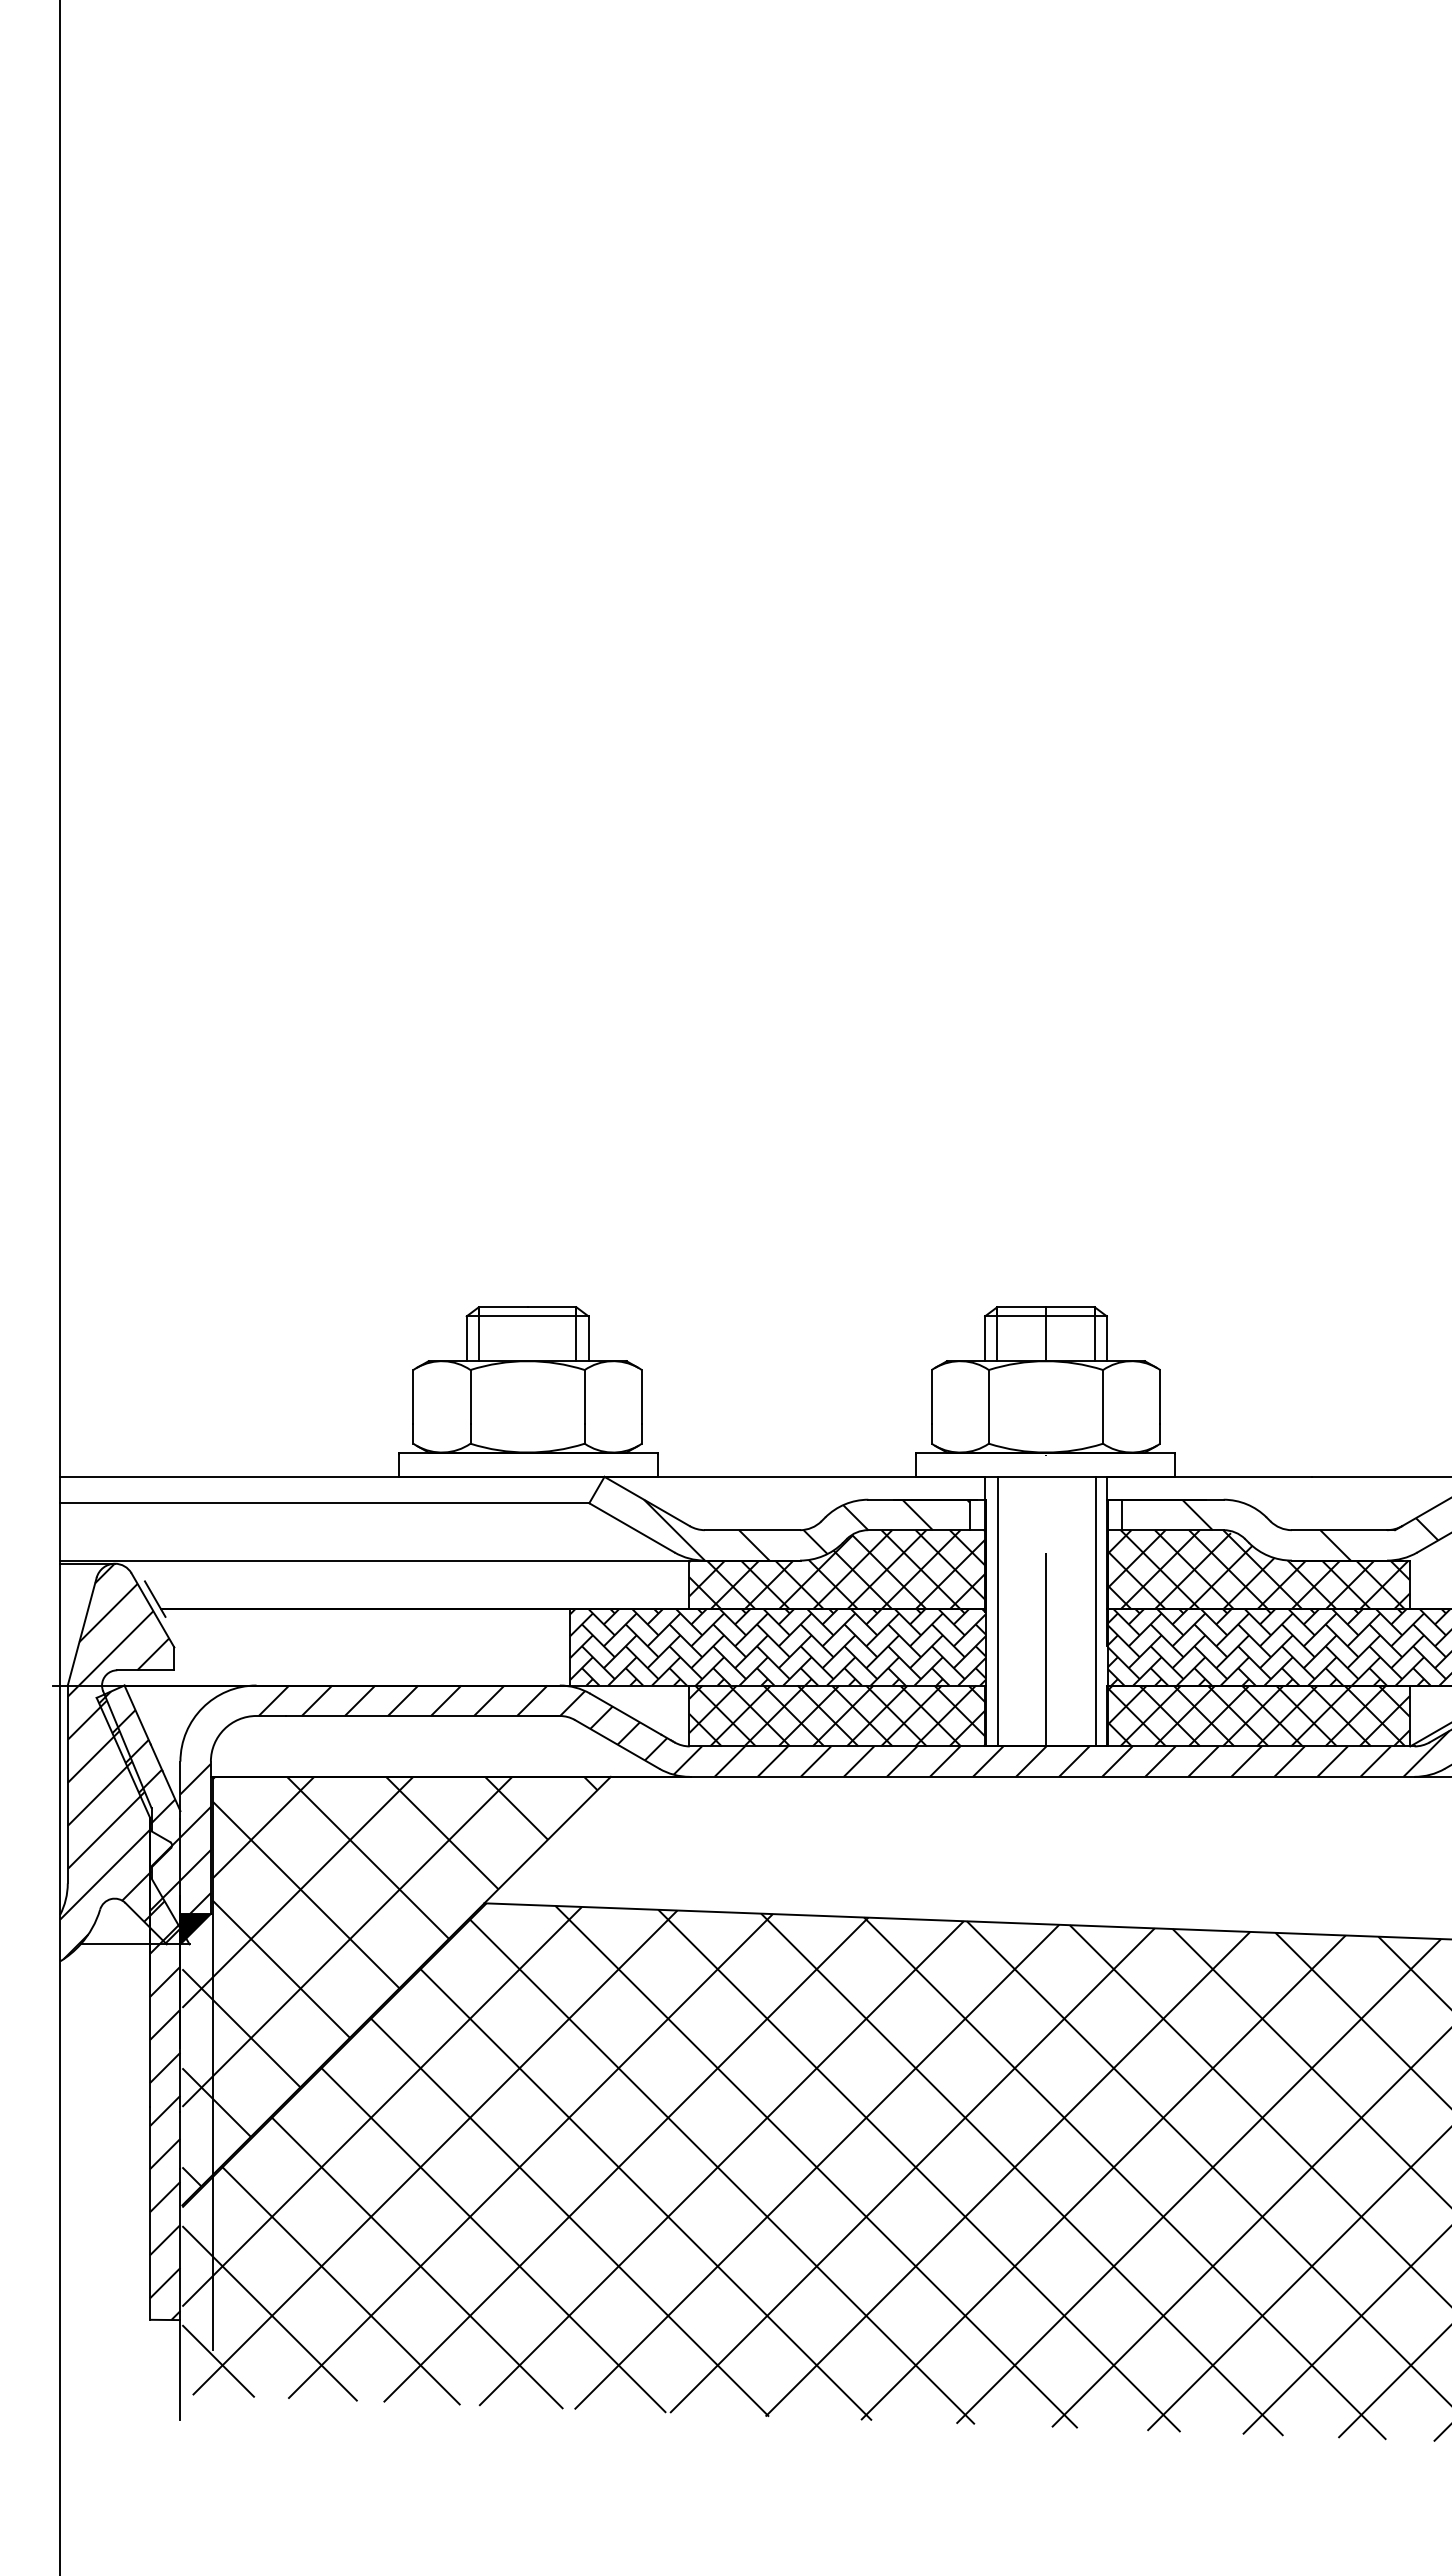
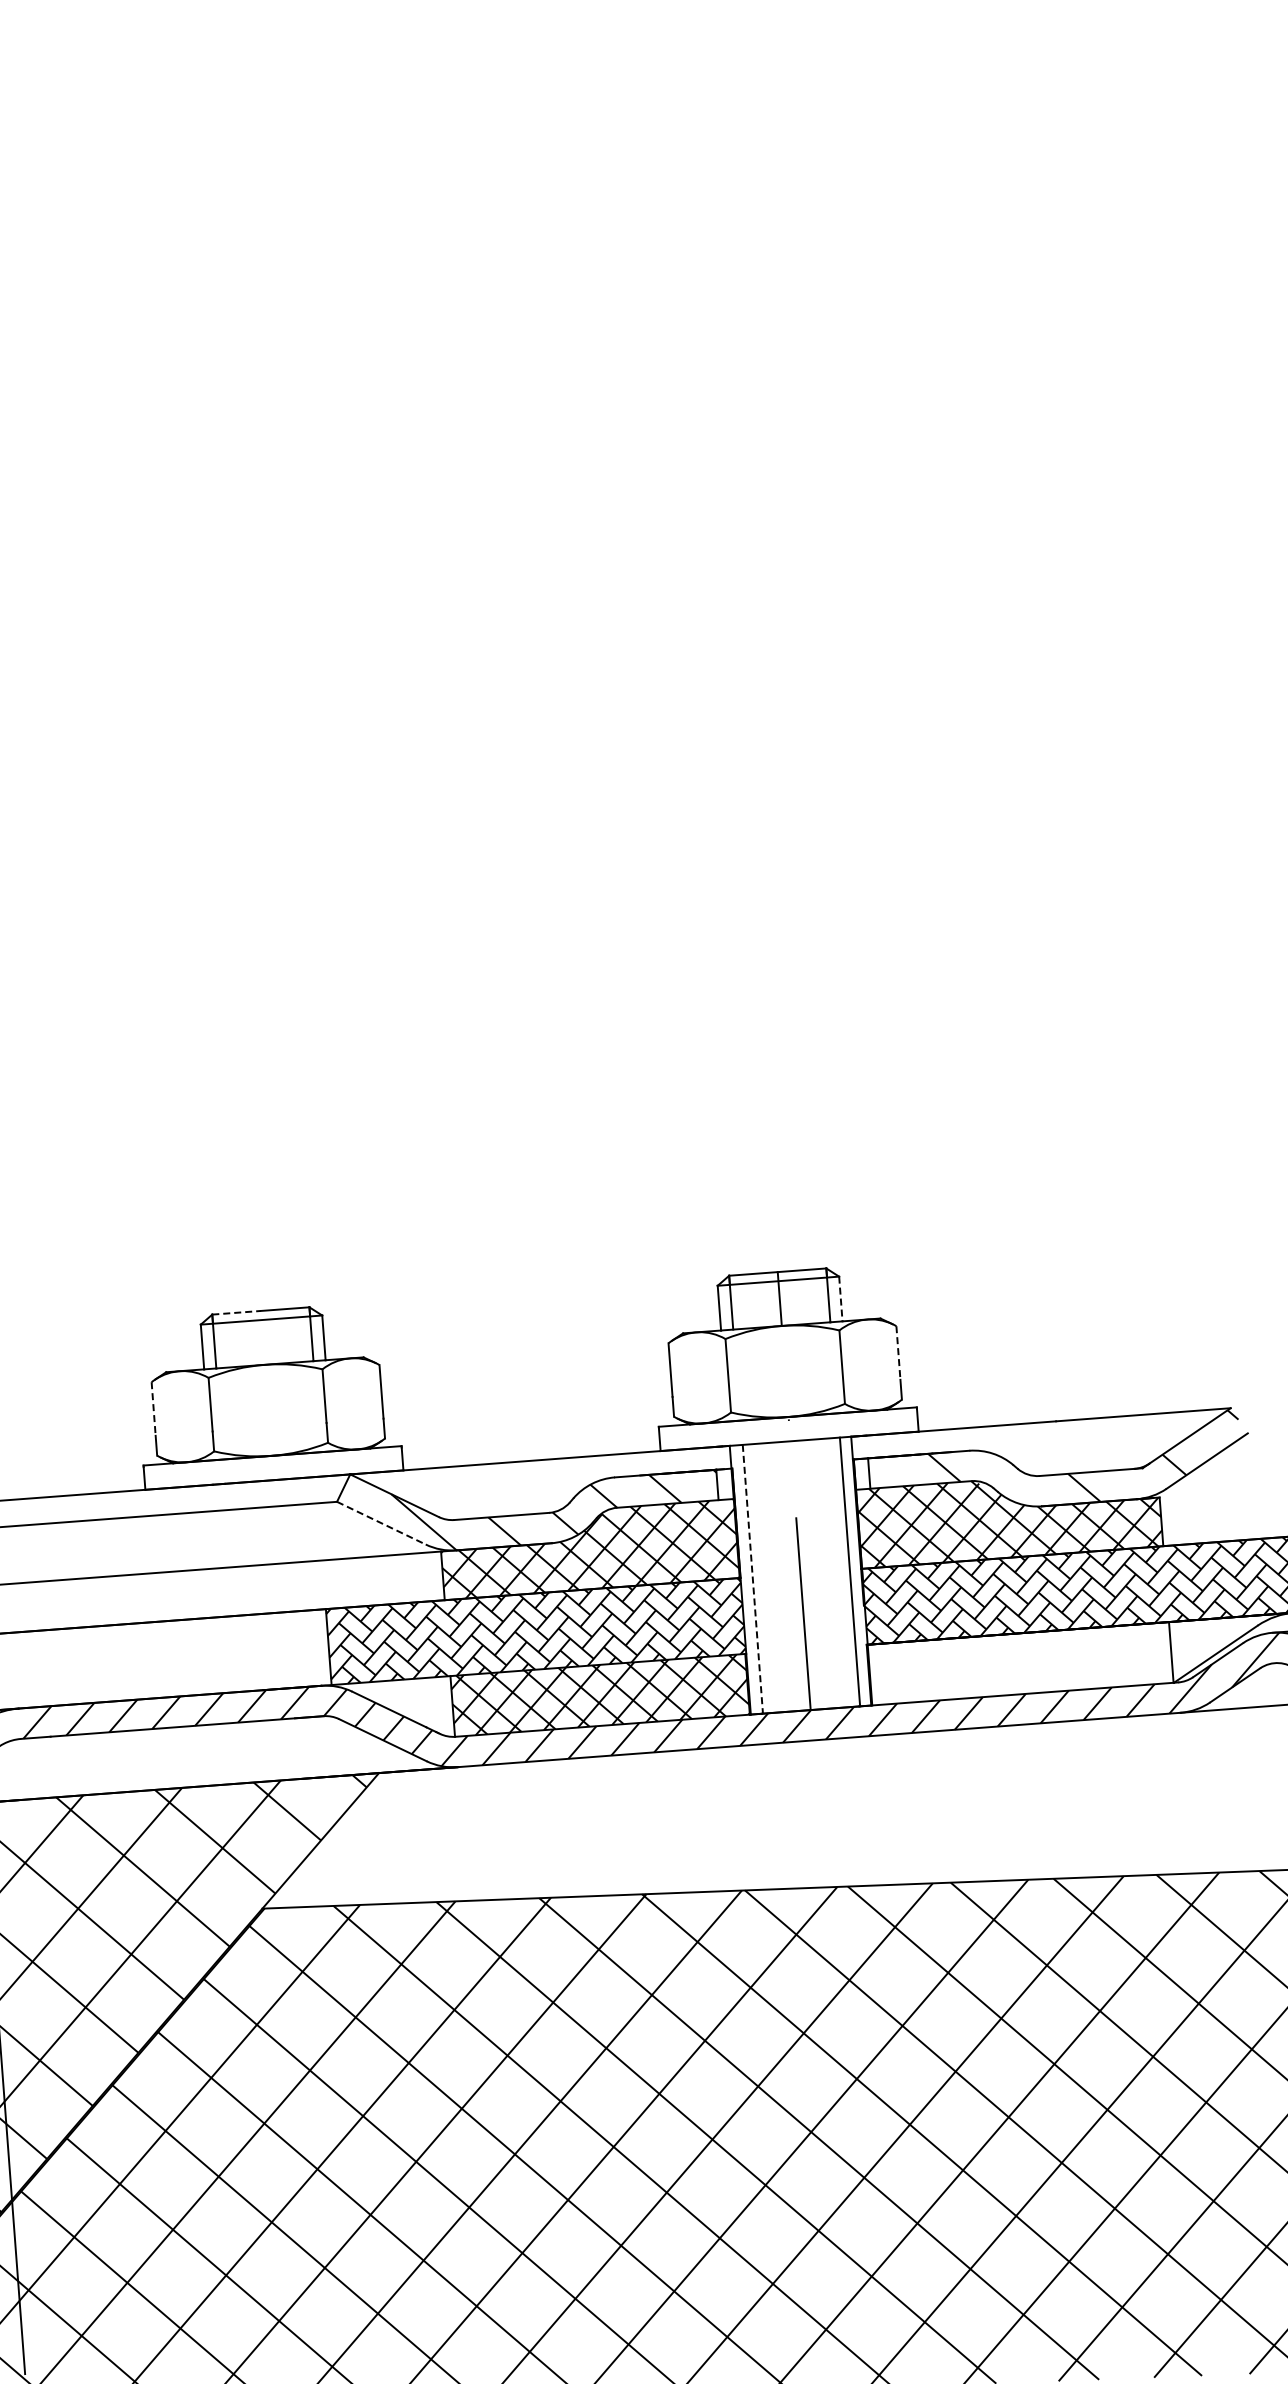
line: (503, 1307) -> (236, 1313), solid -> dashed
line: (1106, 1339) -> (840, 1299), solid -> dashed
line: (413, 1396) -> (153, 1408), solid -> dashed
line: (1160, 1396) -> (898, 1352), solid -> dashed
line: (632, 1528) -> (382, 1523), solid -> dashed
line: (998, 1611) -> (753, 1579), solid -> dashed
hatch: (1258, 1715) -> (1020, 1663), removed

